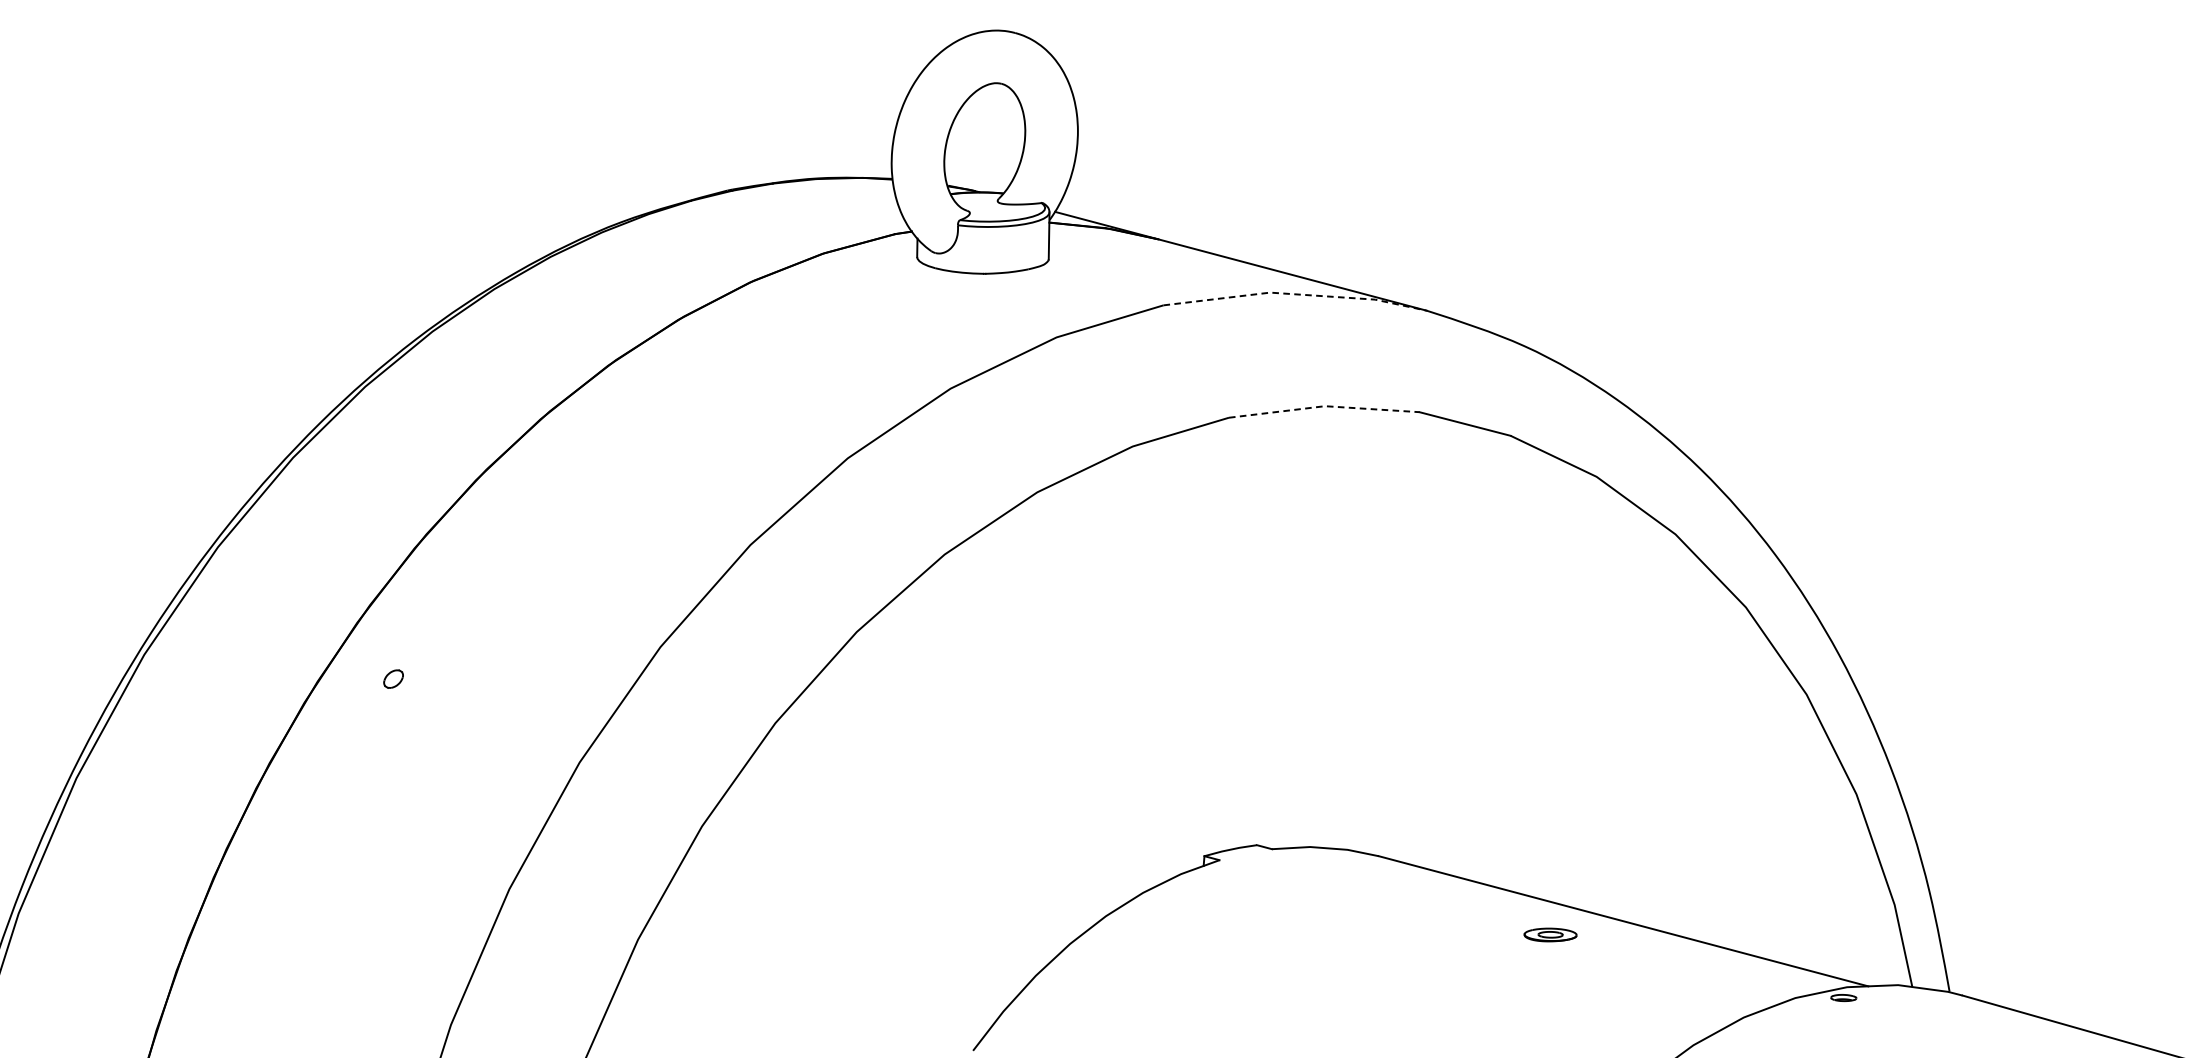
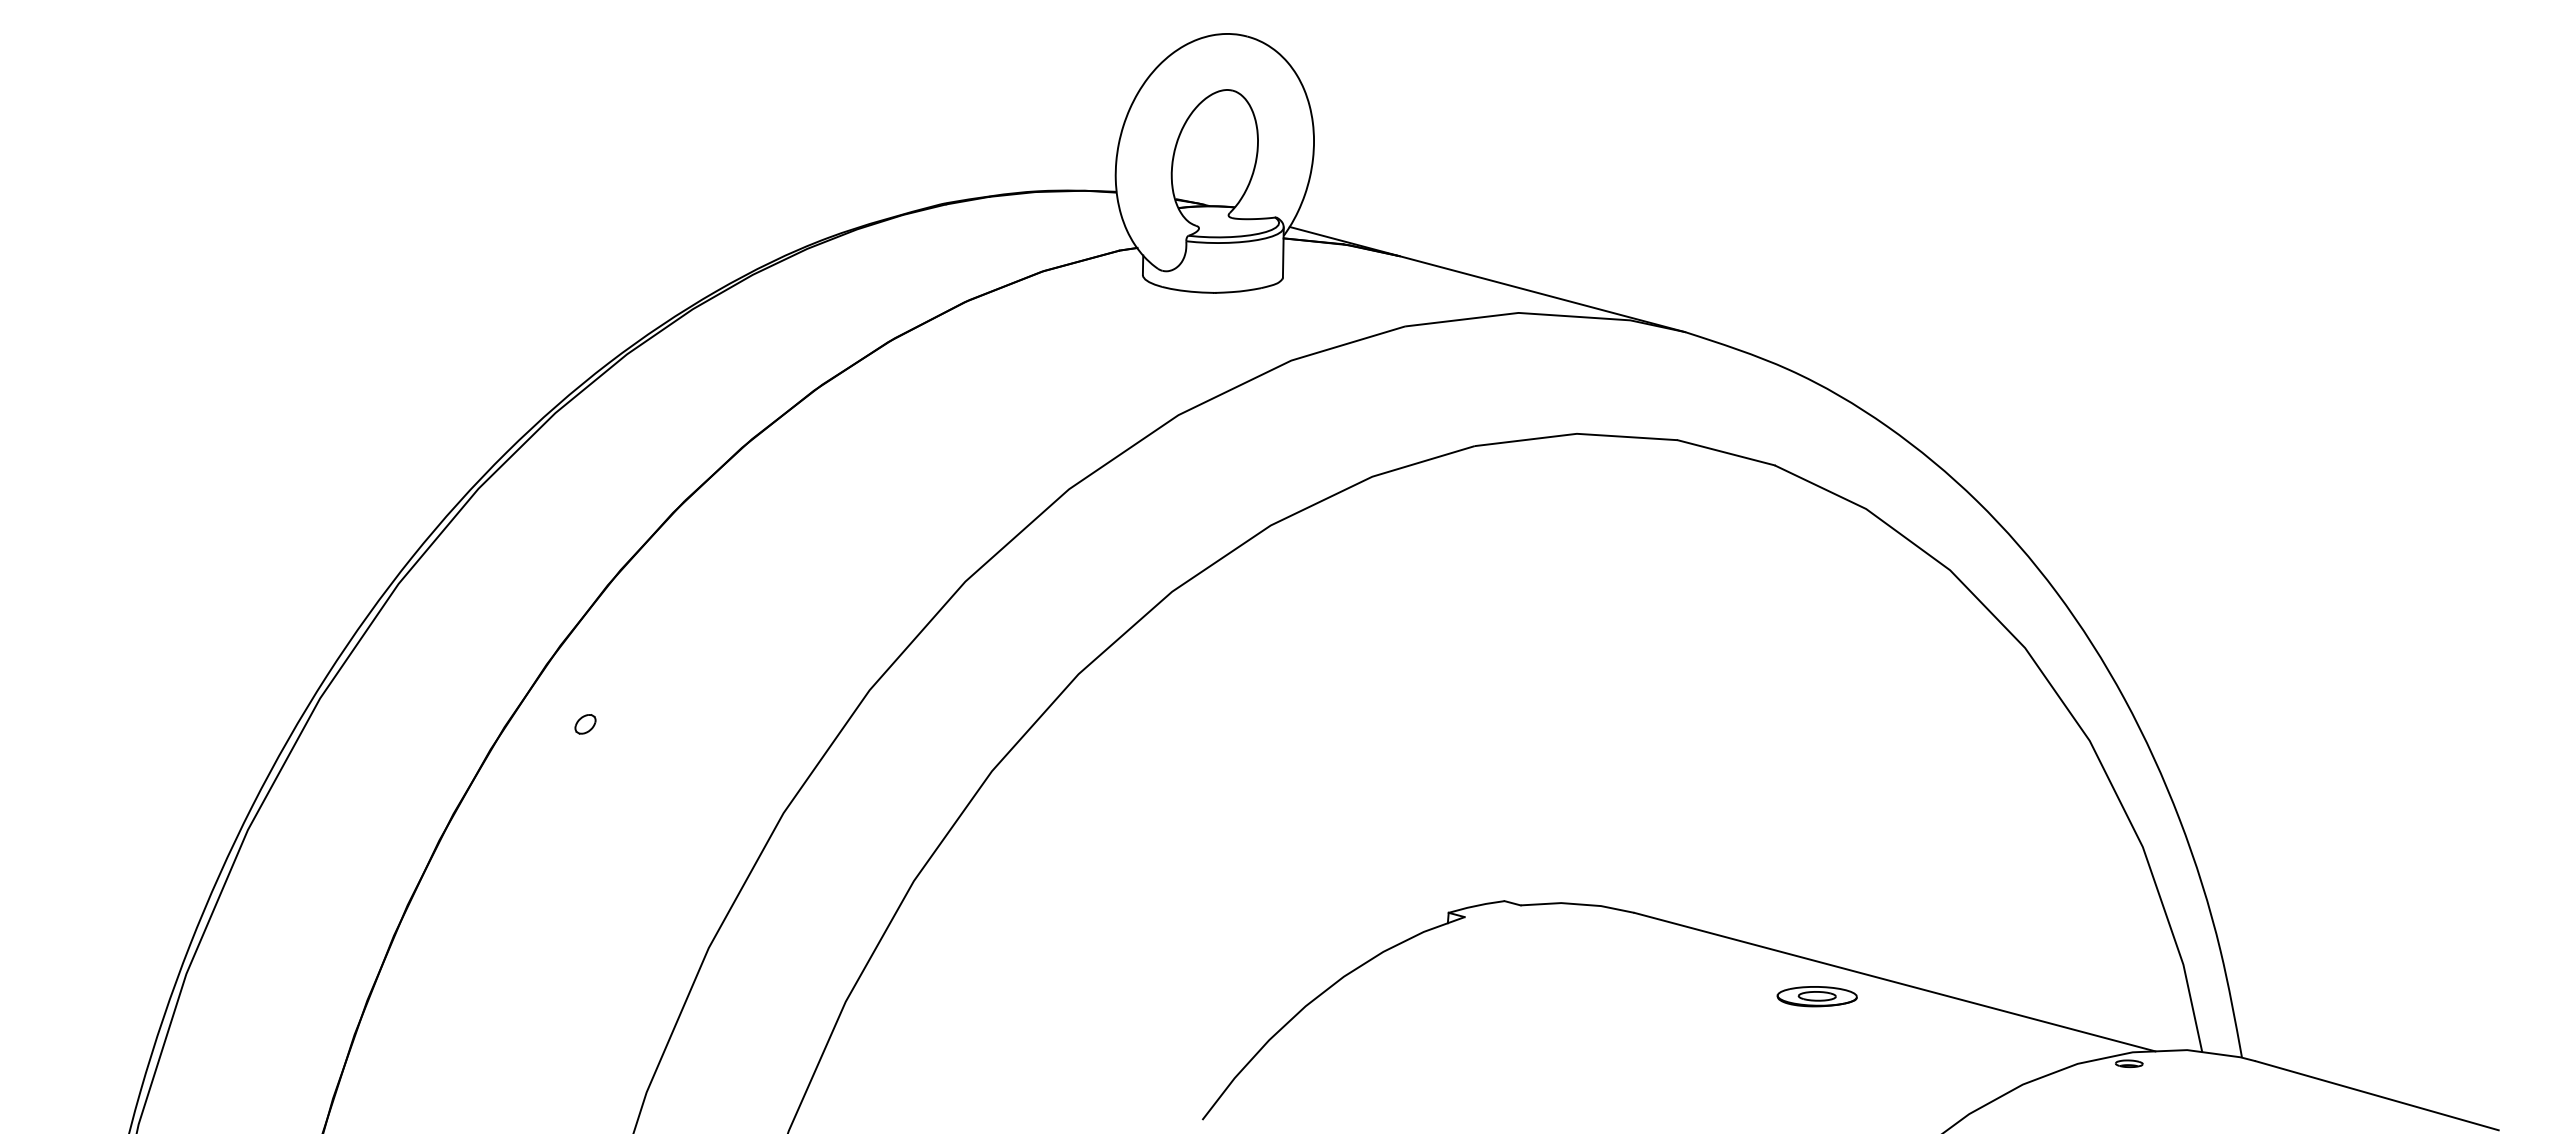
line: (1295, 294) -> (1545, 314), dashed -> solid
line: (1324, 405) -> (1576, 433), dashed -> solid
part: (1549, 934) -> (1816, 996), size x1.43

